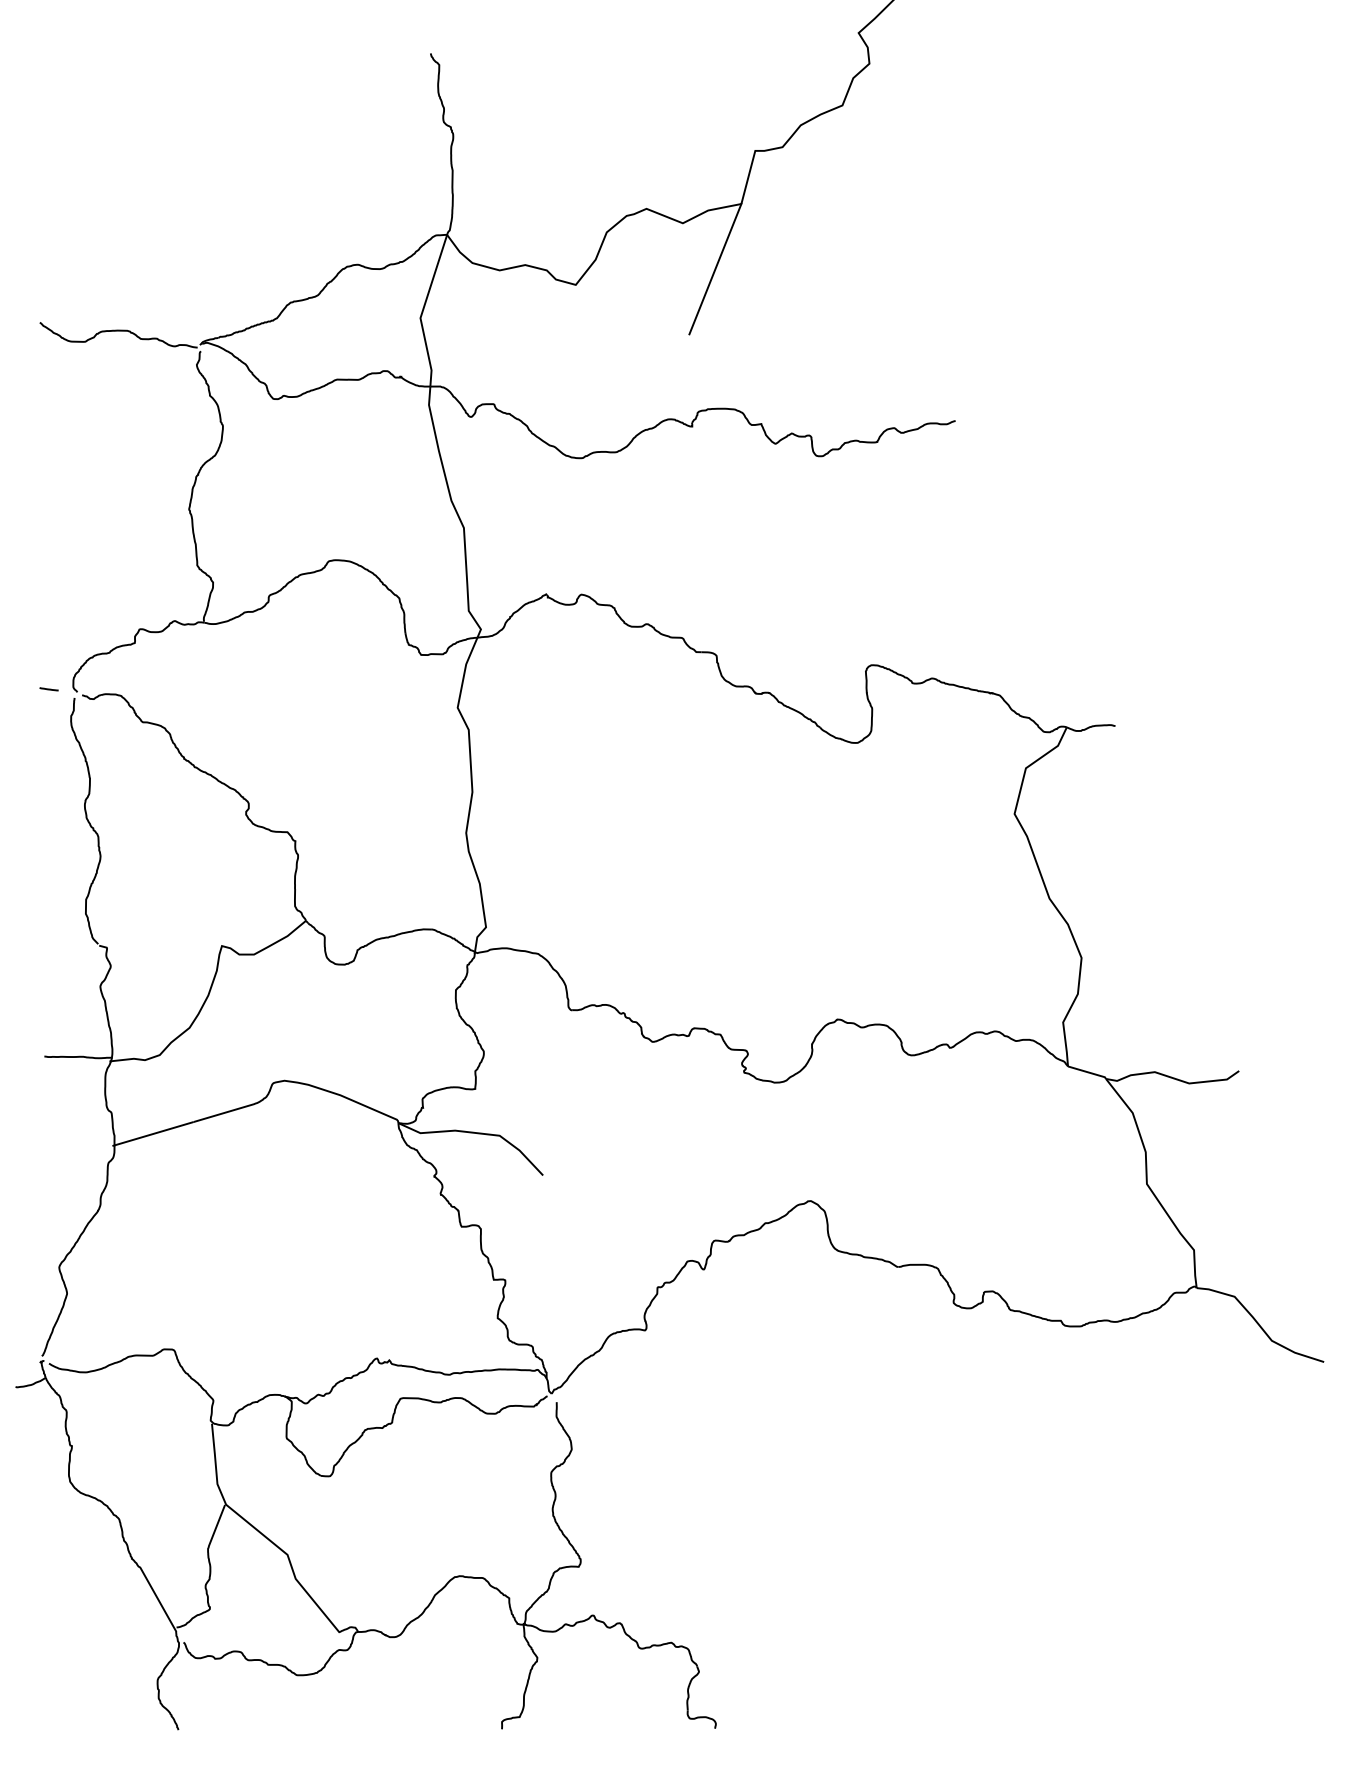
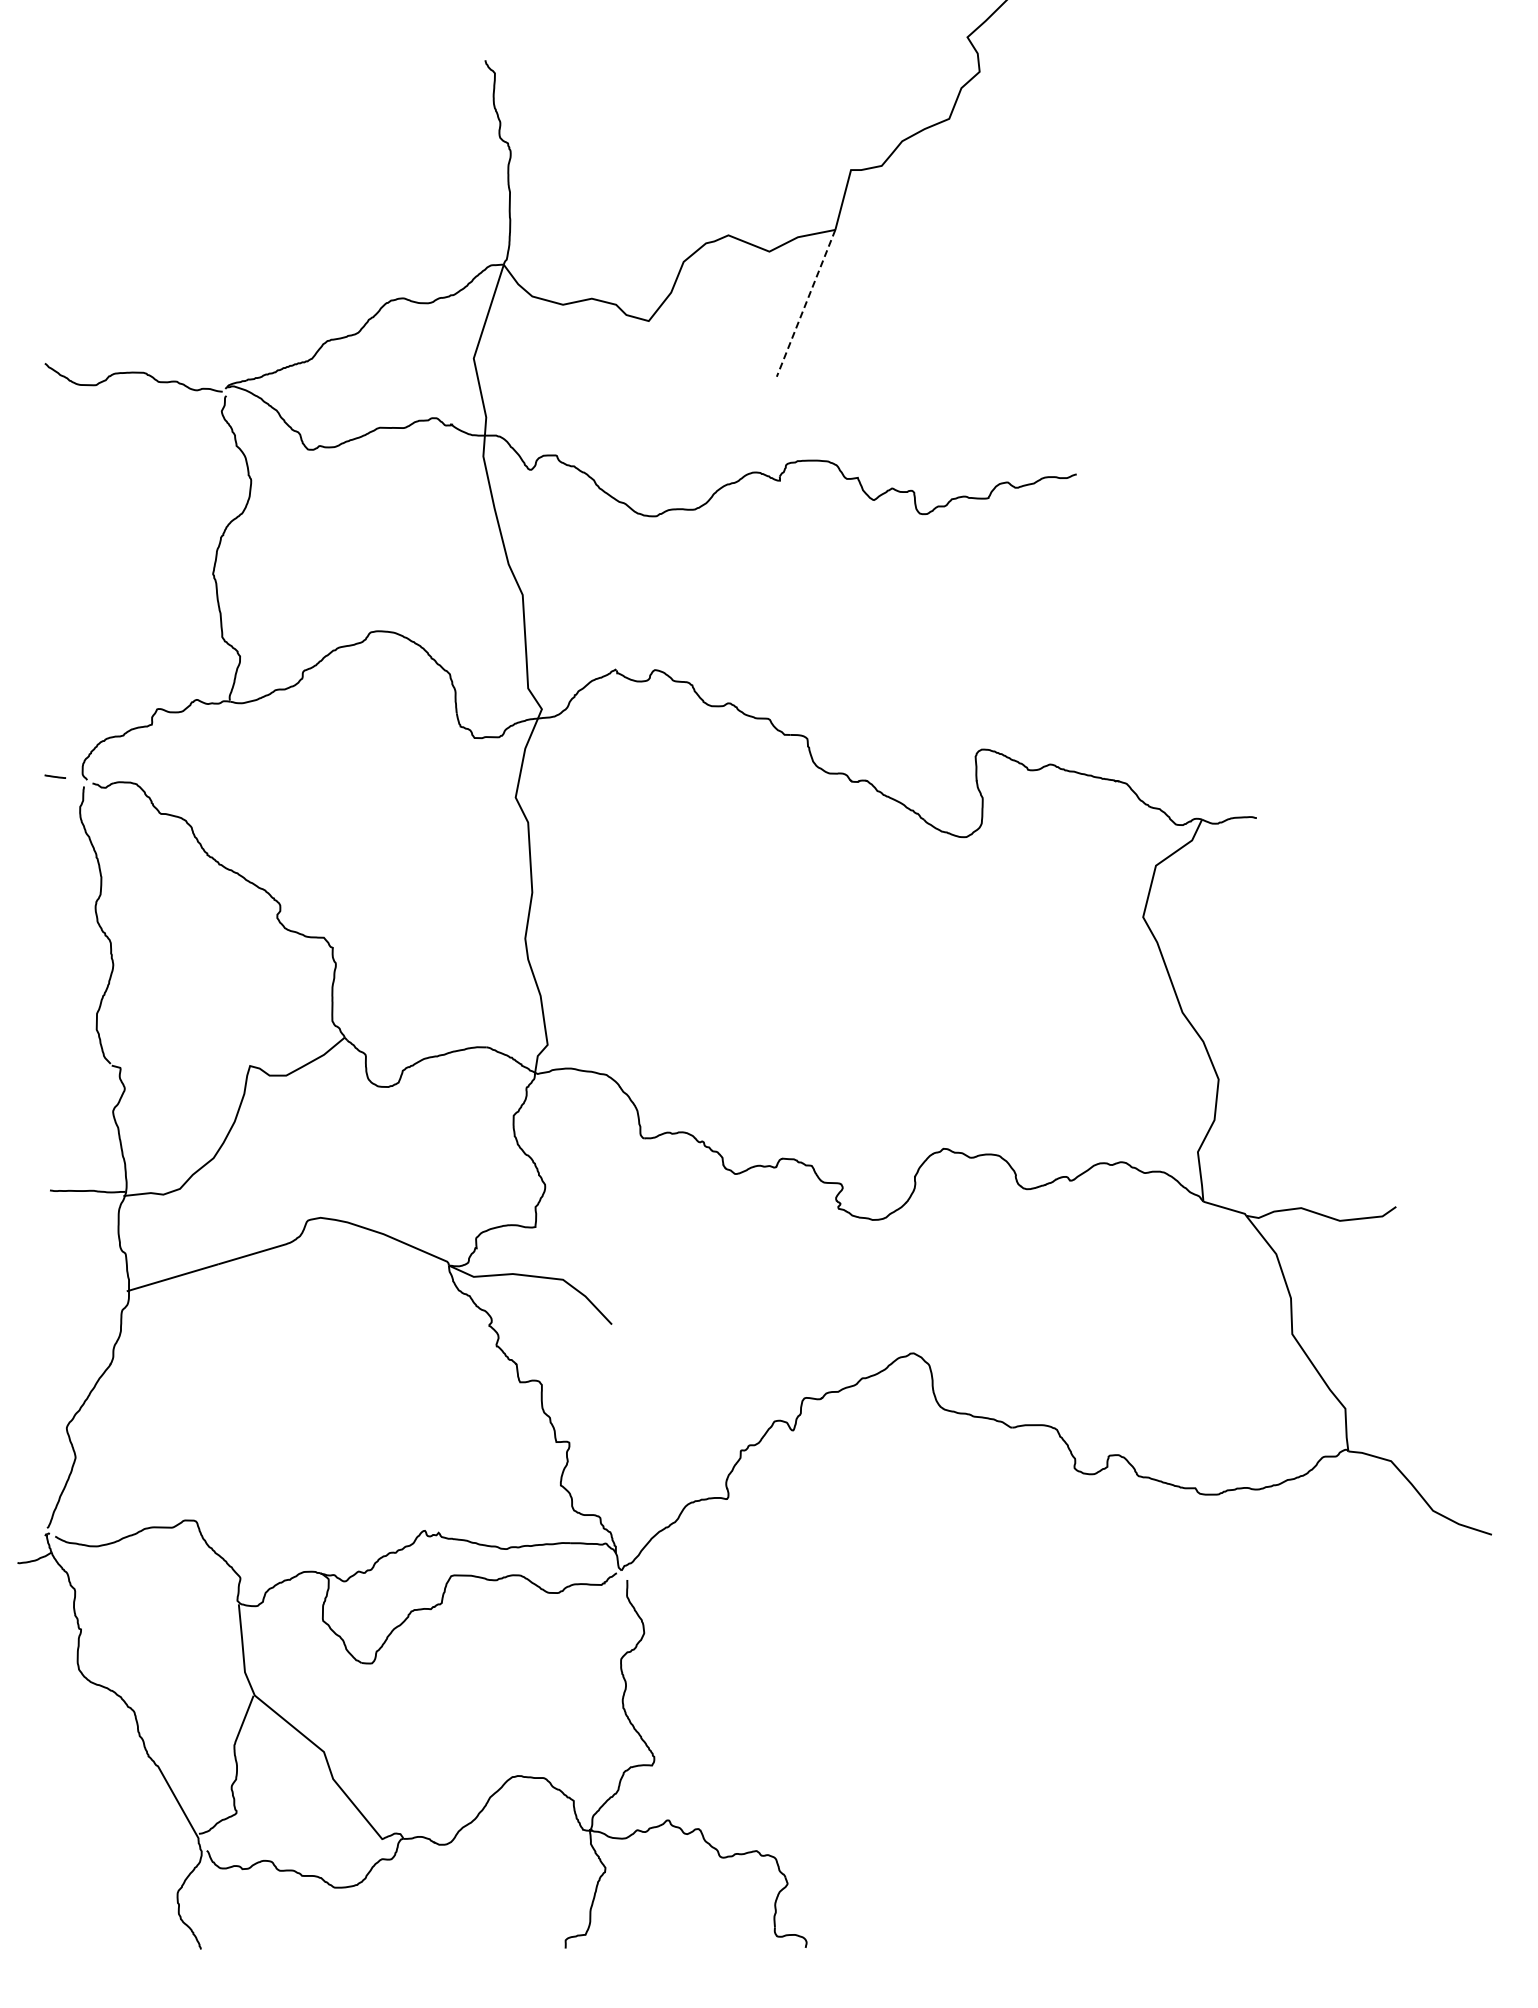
line: (714, 269) -> (805, 303), solid -> dashed

